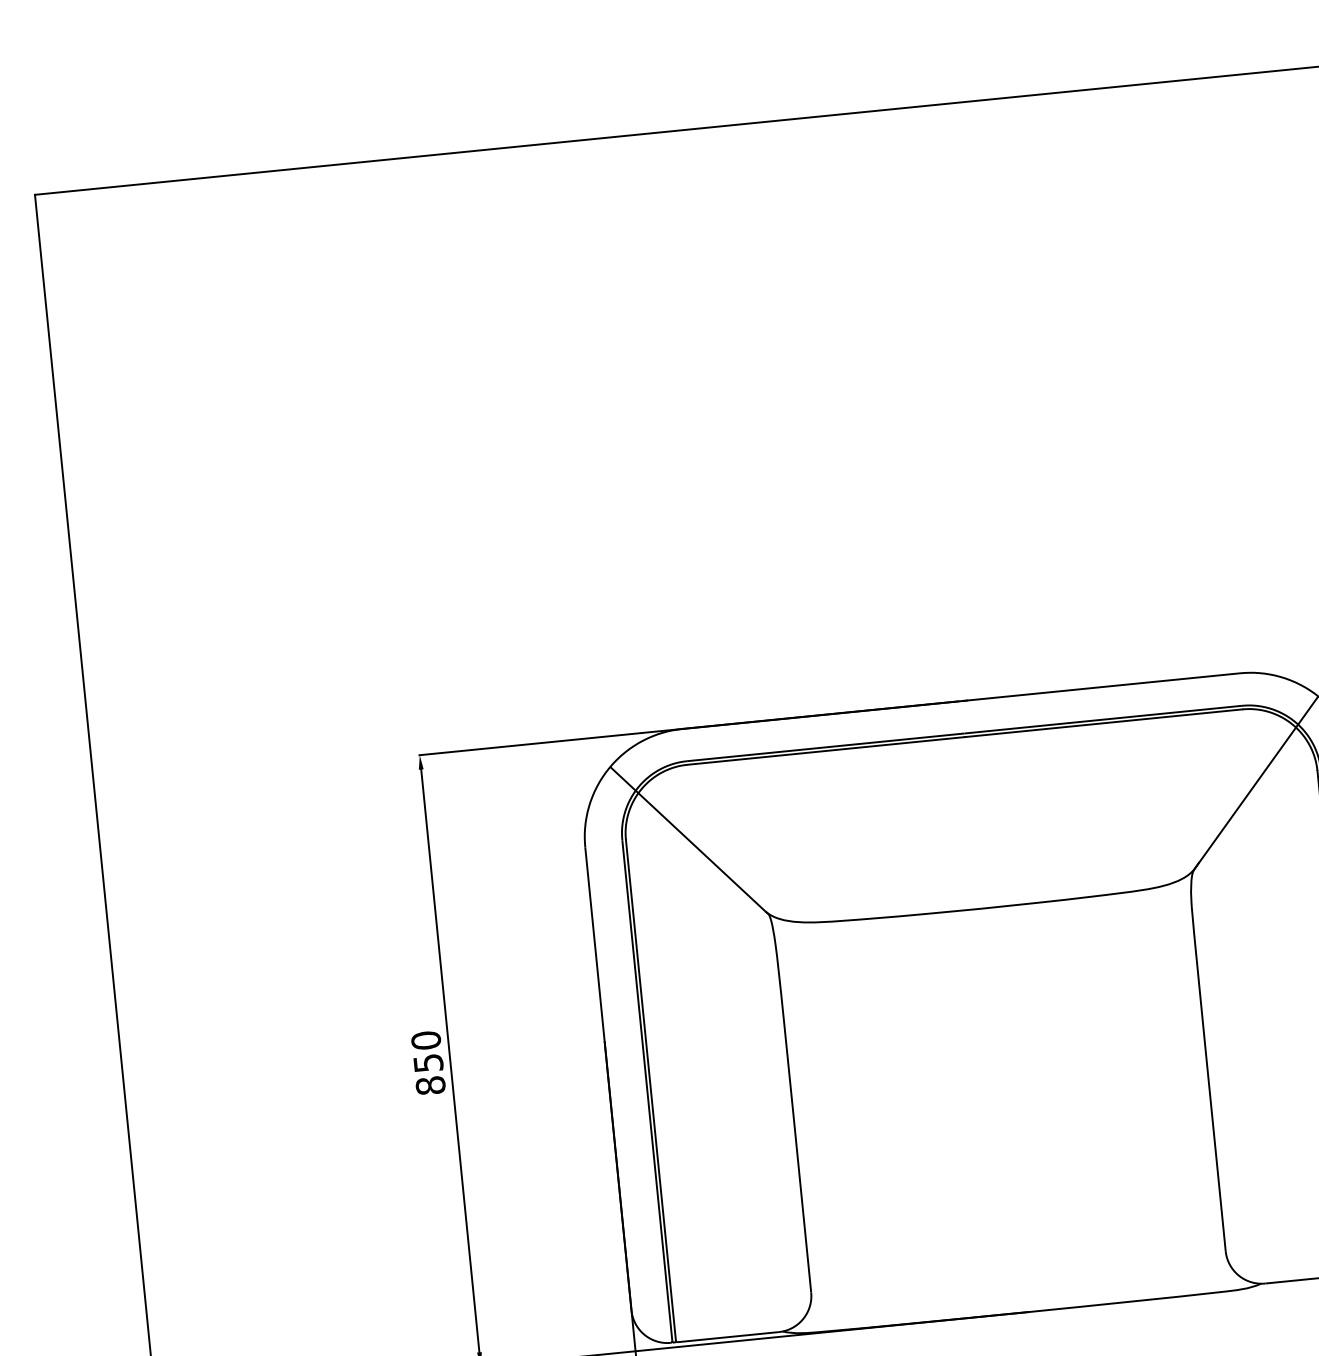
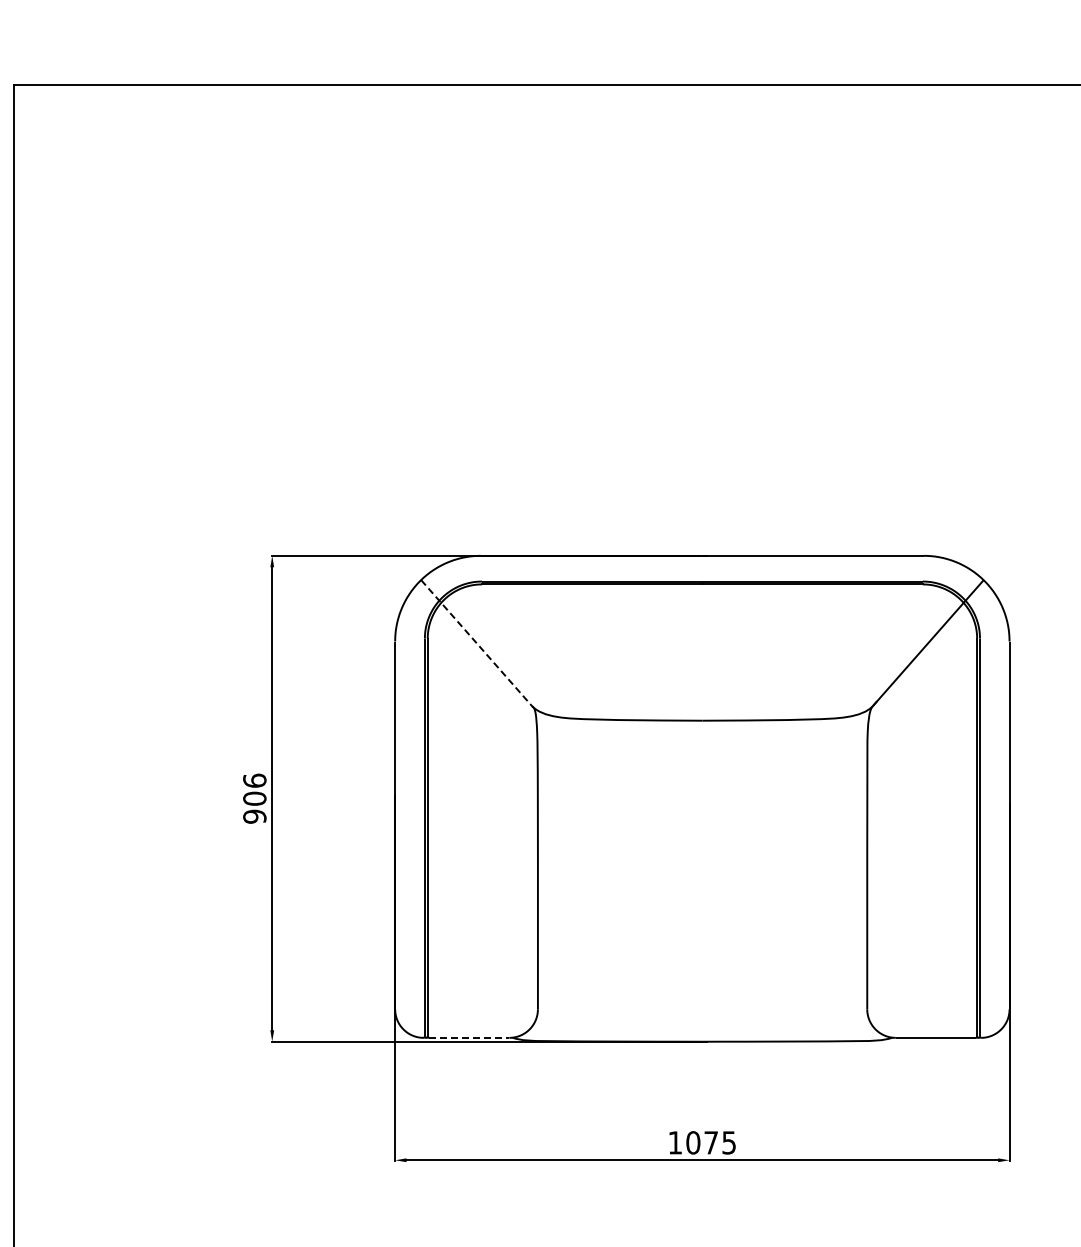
line: (687, 839) -> (476, 643), solid -> dashed
text: (427, 1062) -> (254, 798), 850 -> 906
line: (728, 1336) -> (469, 1037), solid -> dashed

